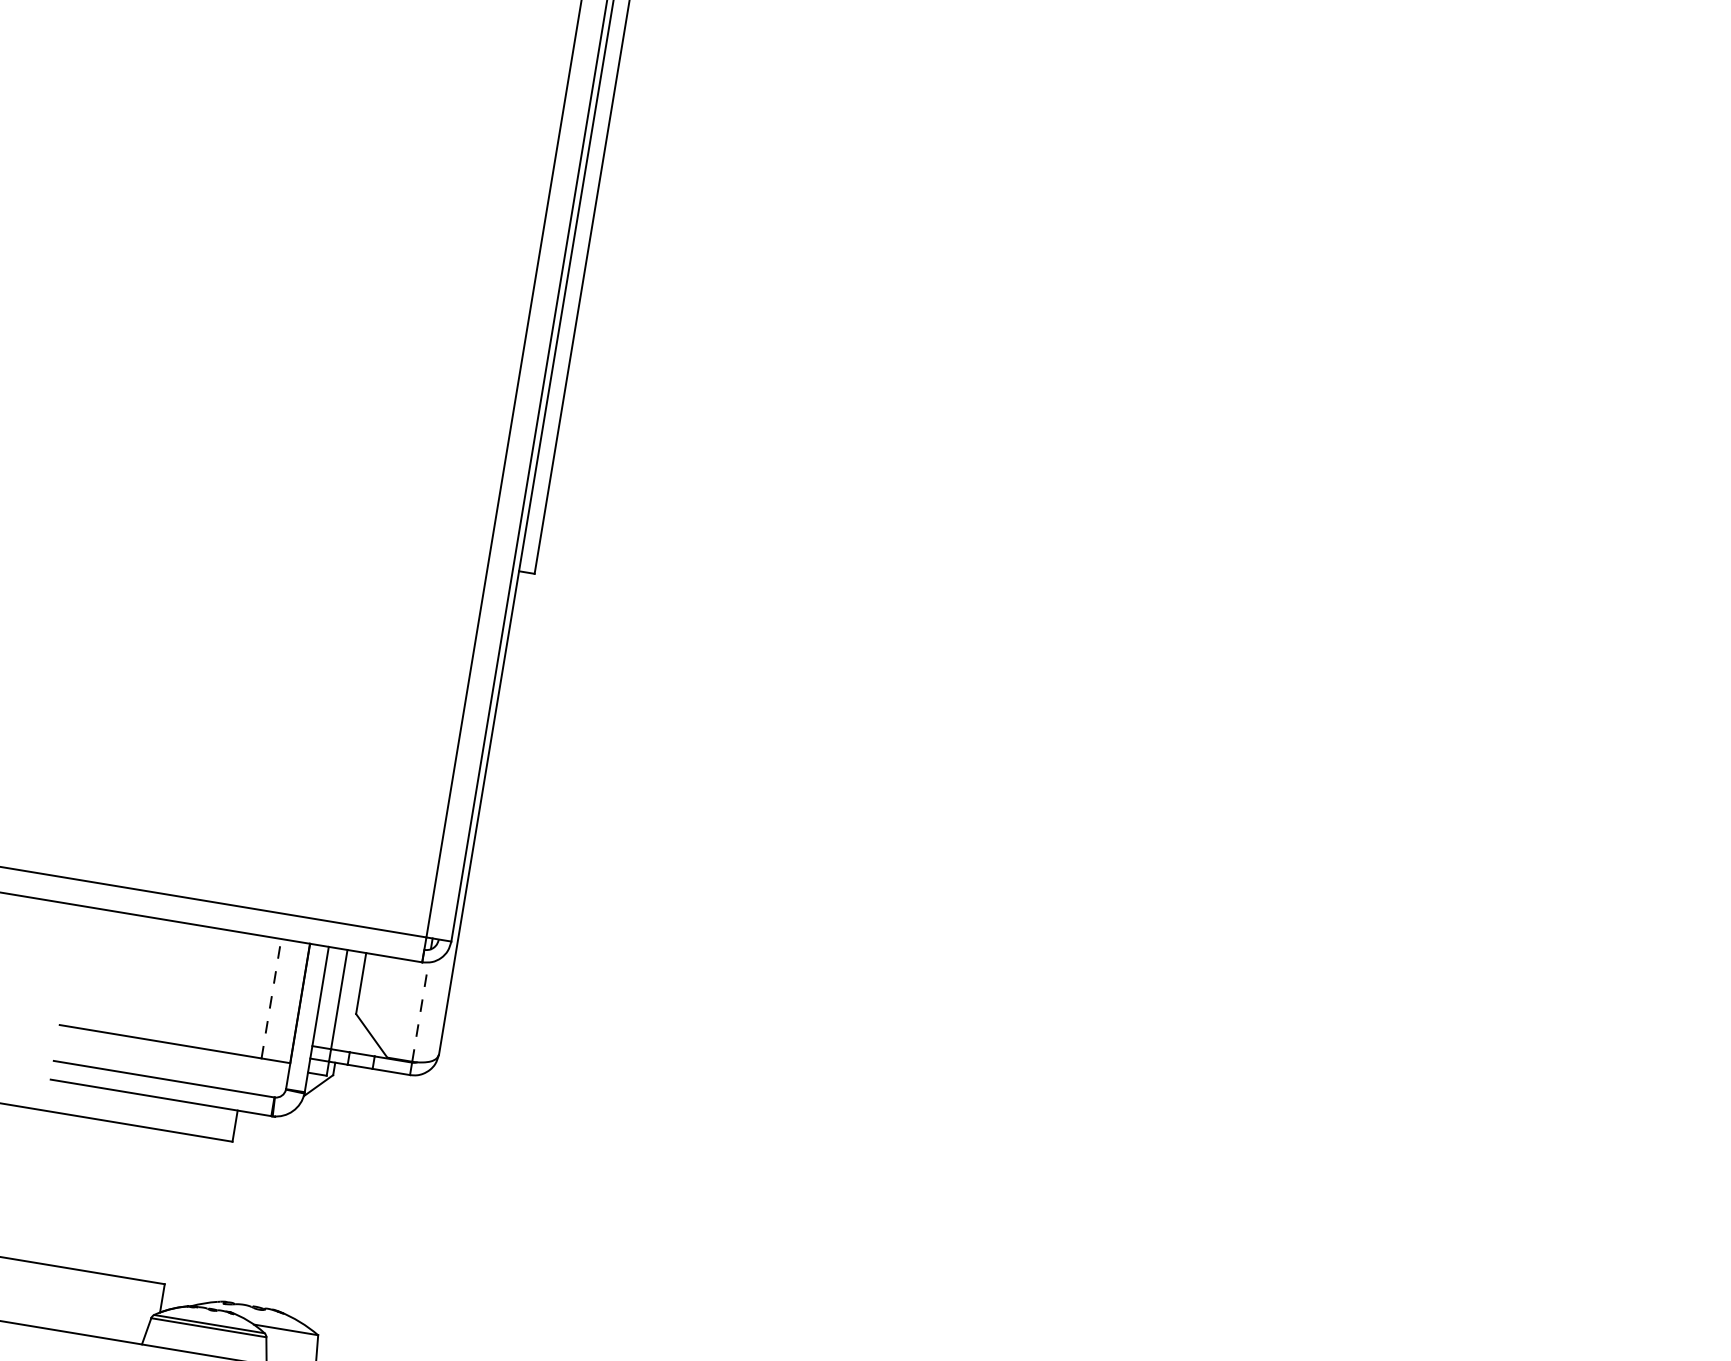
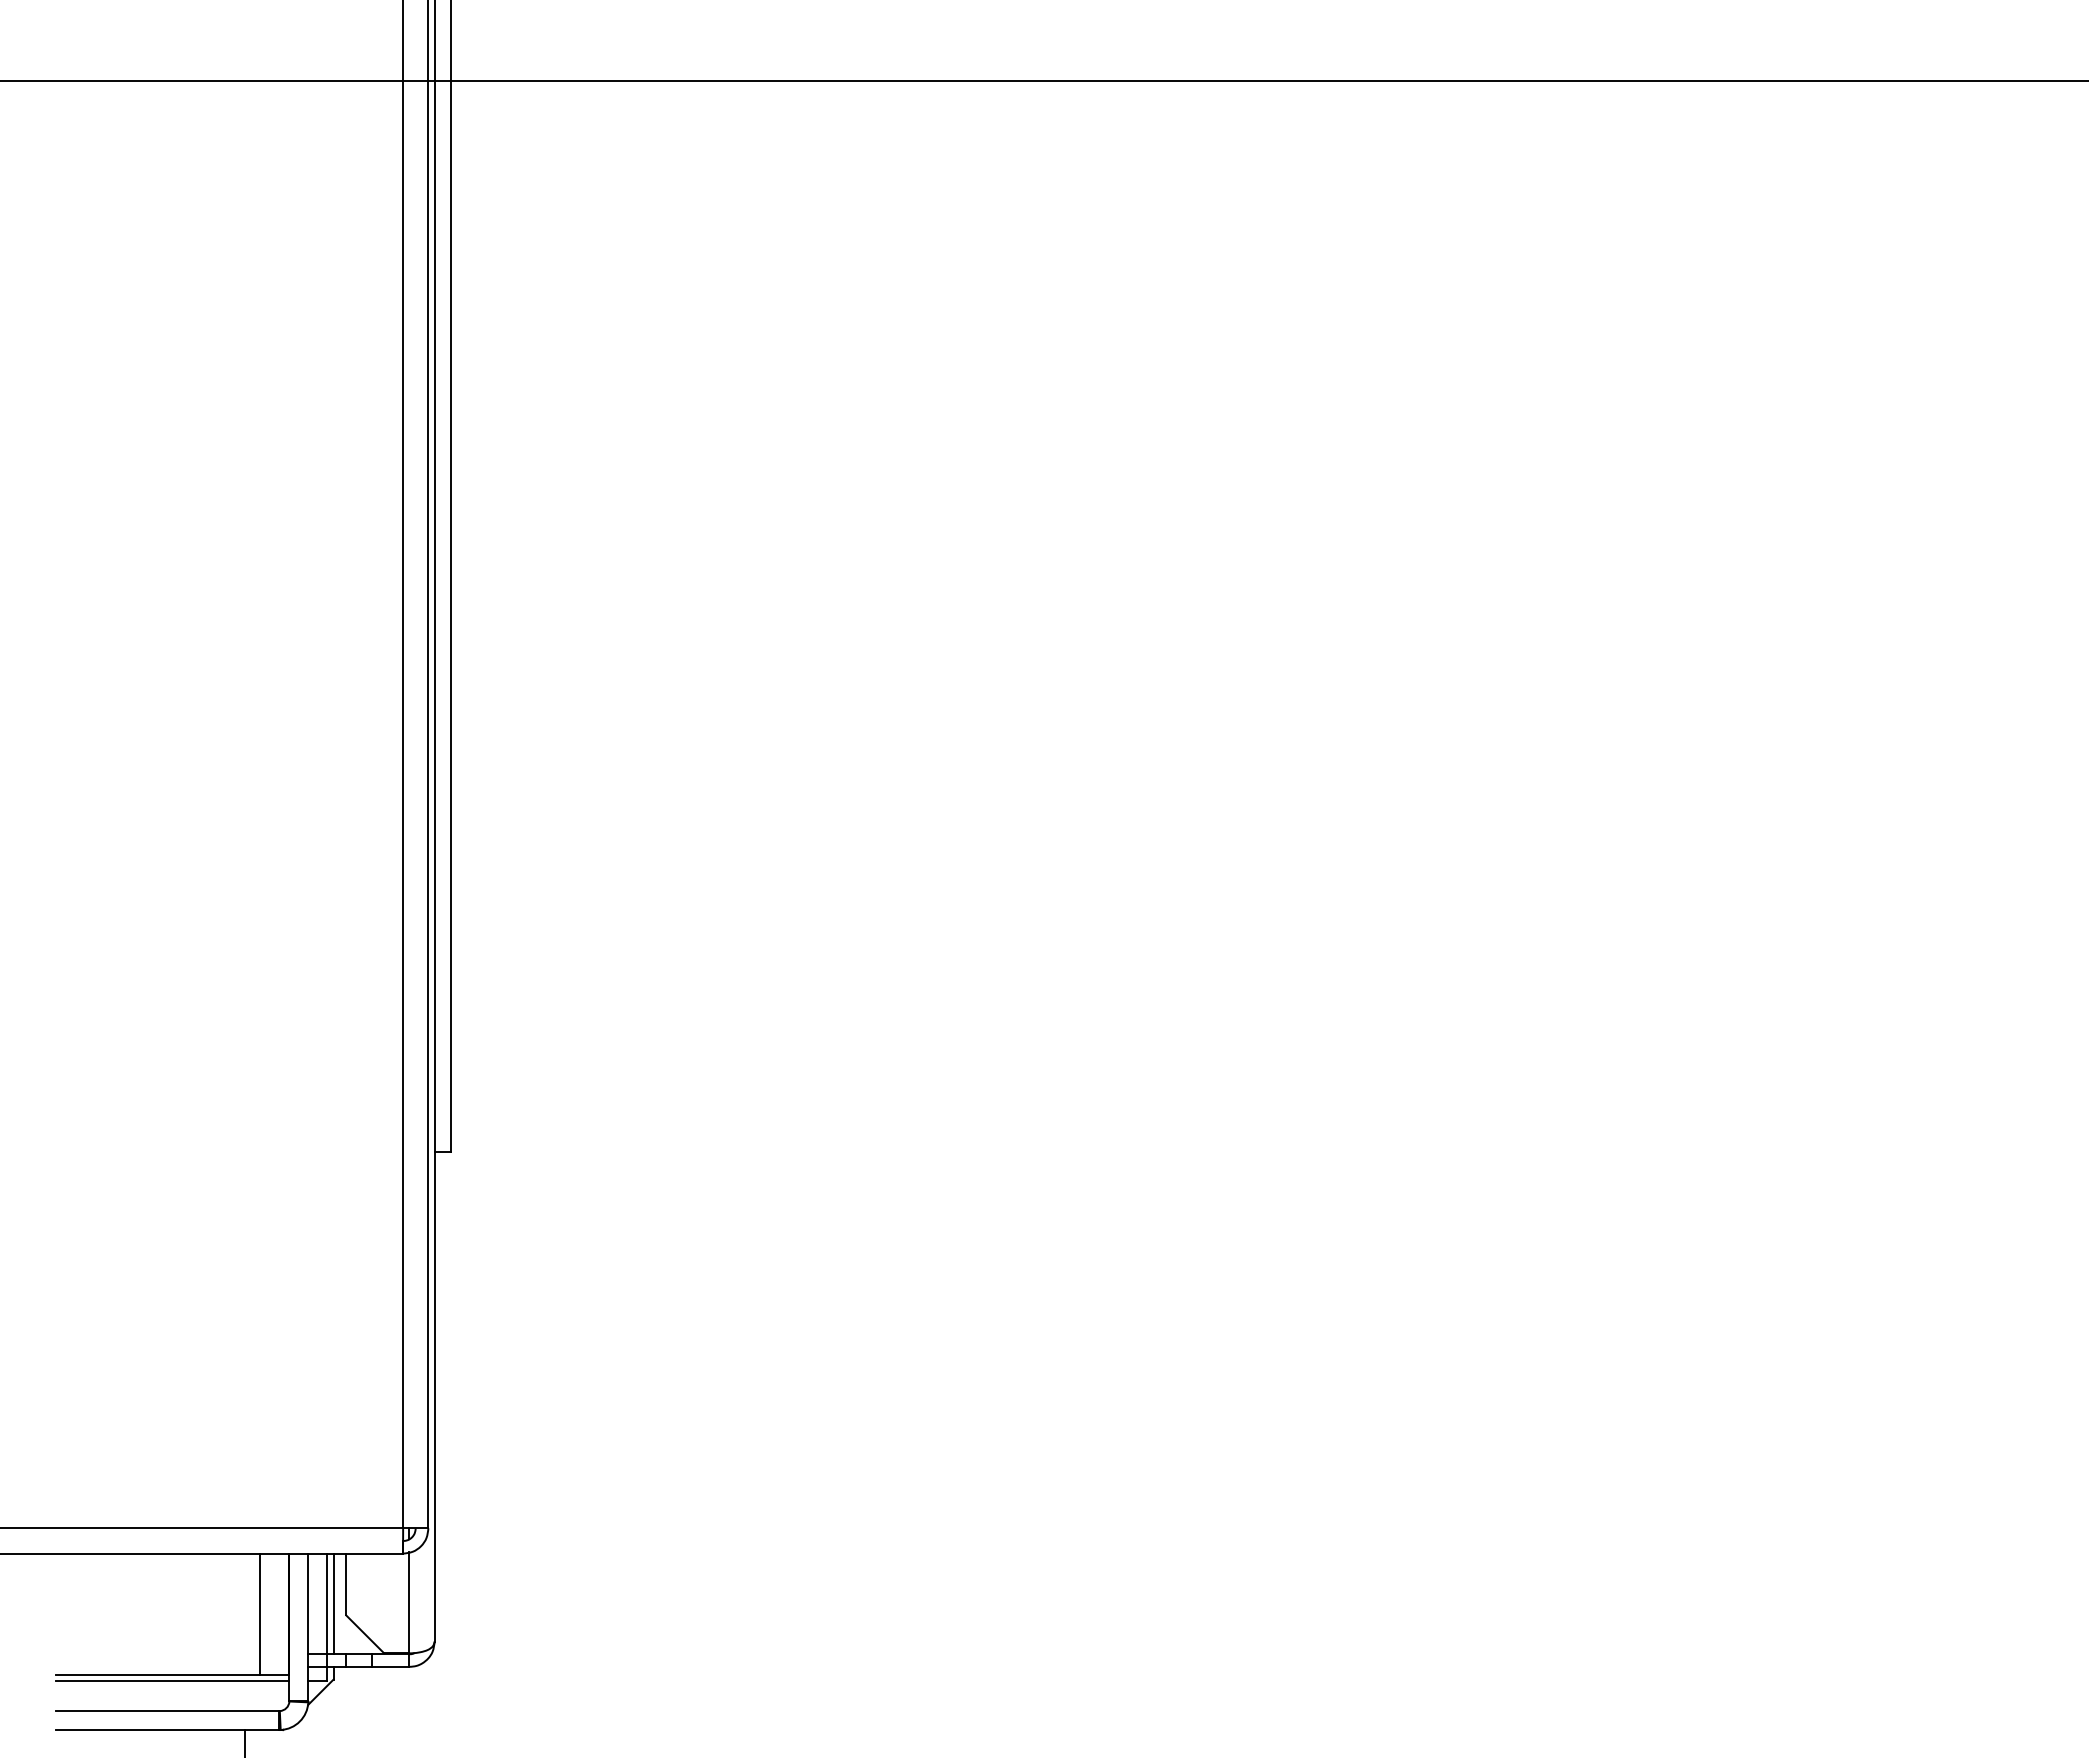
line: (271, 999) -> (260, 1614), dashed -> solid
line: (345, 1000) -> (333, 1603), added
line: (420, 1011) -> (409, 1602), dashed -> solid
line: (173, 1050) -> (172, 1681), added

